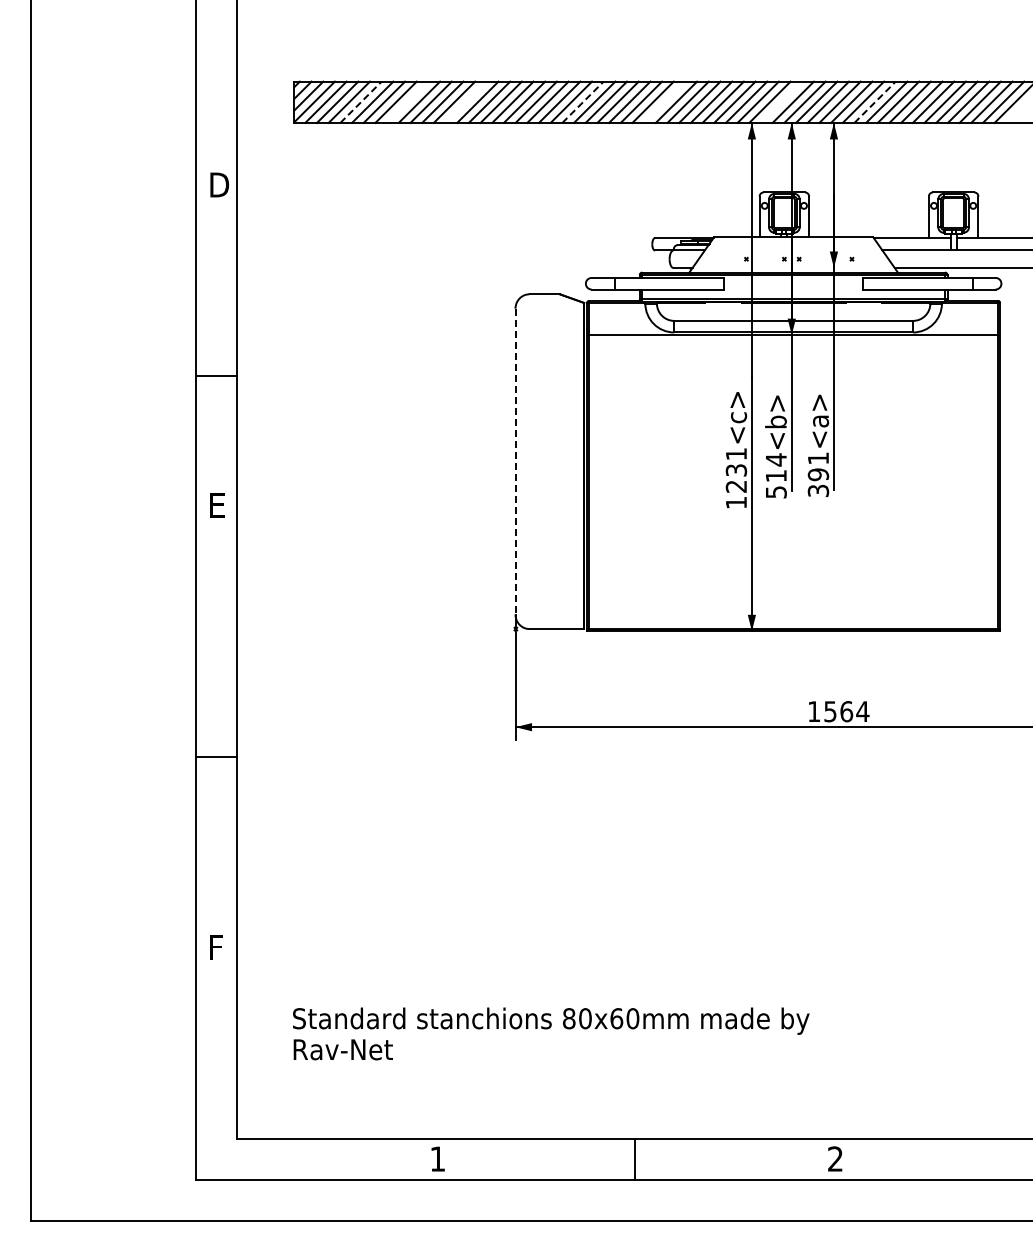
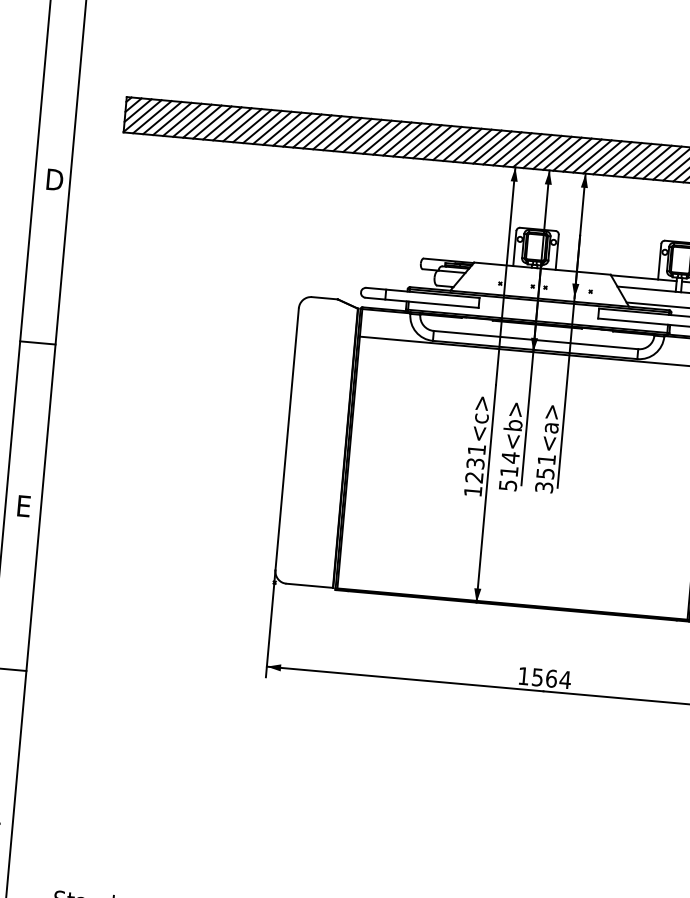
line: (361, 101) -> (182, 119), dashed -> solid
line: (407, 101) -> (222, 122), added
line: (465, 101) -> (271, 127), added
line: (583, 101) -> (372, 136), dashed -> solid
line: (664, 101) -> (442, 142), added
line: (781, 101) -> (542, 151), added
line: (875, 101) -> (622, 158), dashed -> solid
line: (515, 461) -> (287, 439), dashed -> solid
text: (817, 474) -> (544, 473), 391<a> -> 351<a>
text: (217, 505) -> (24, 506), moved

